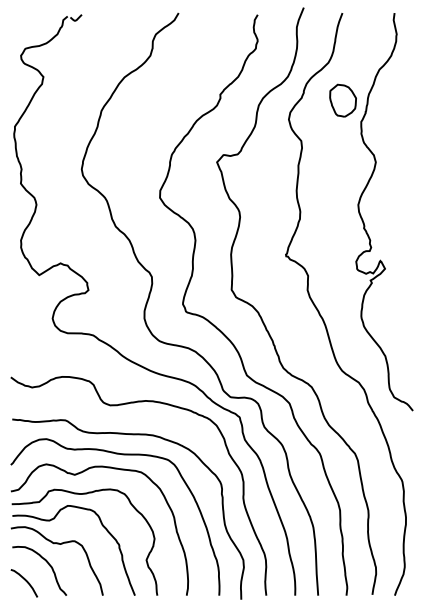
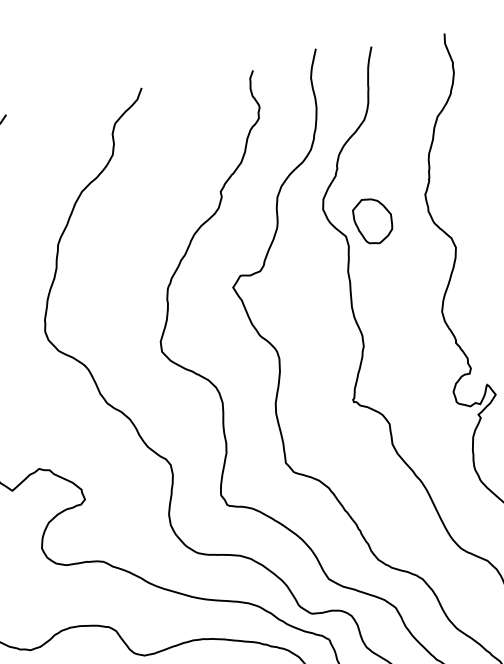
part: (342, 100) -> (372, 220), moved

